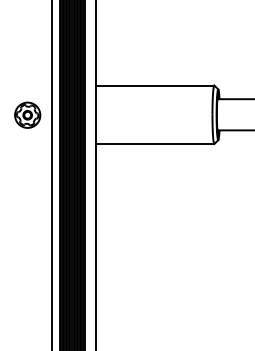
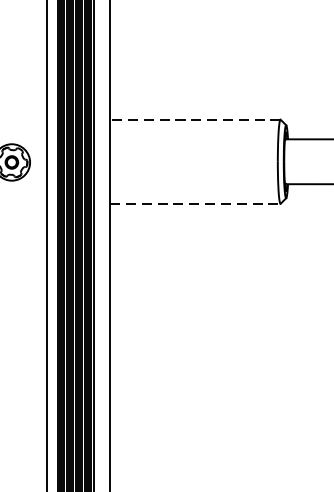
line: (154, 85) -> (194, 119), solid -> dashed
line: (155, 144) -> (195, 204), solid -> dashed

